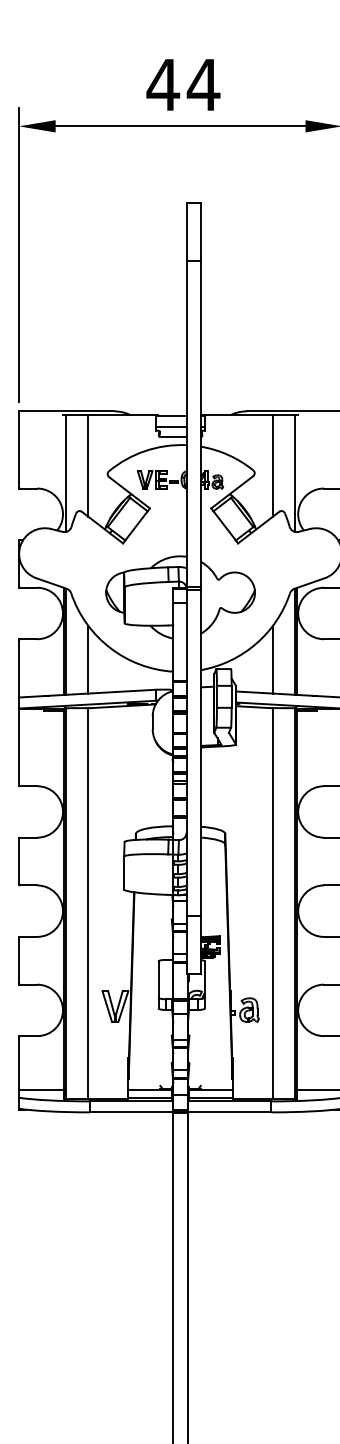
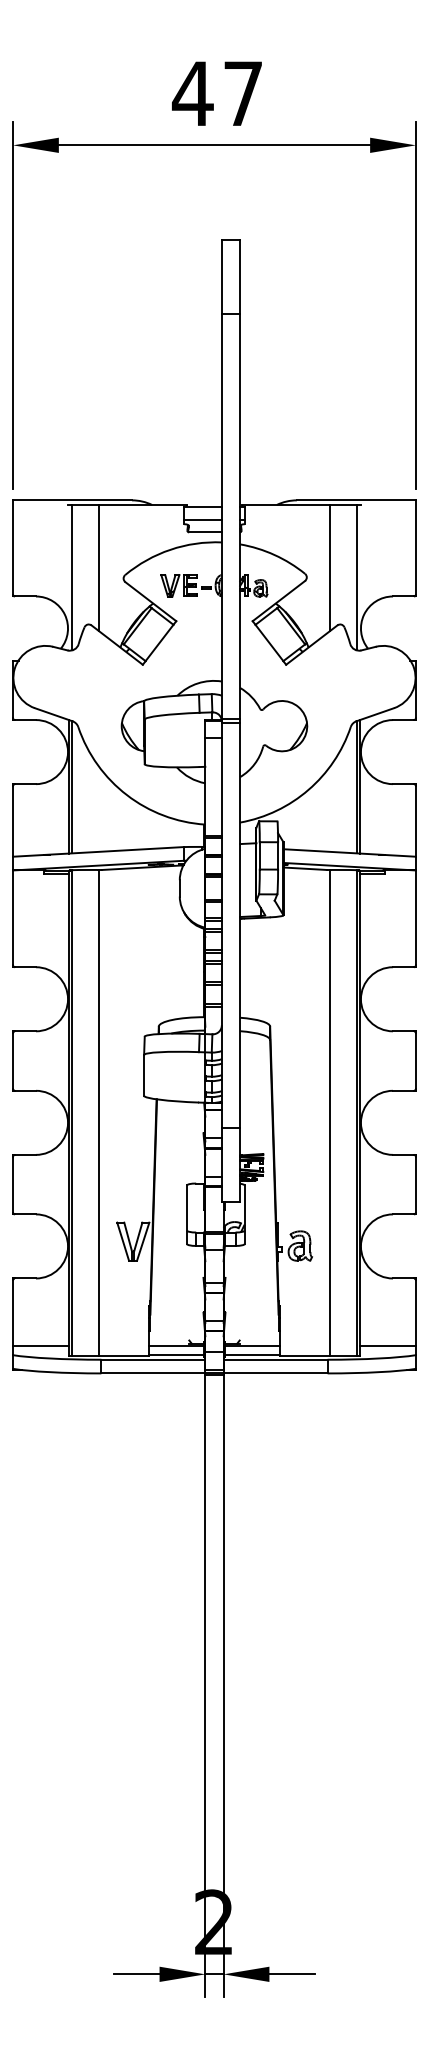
text: (203, 84) -> (243, 93), 44 -> 47
line: (88, 659) -> (99, 809), removed
line: (272, 659) -> (329, 809), removed

